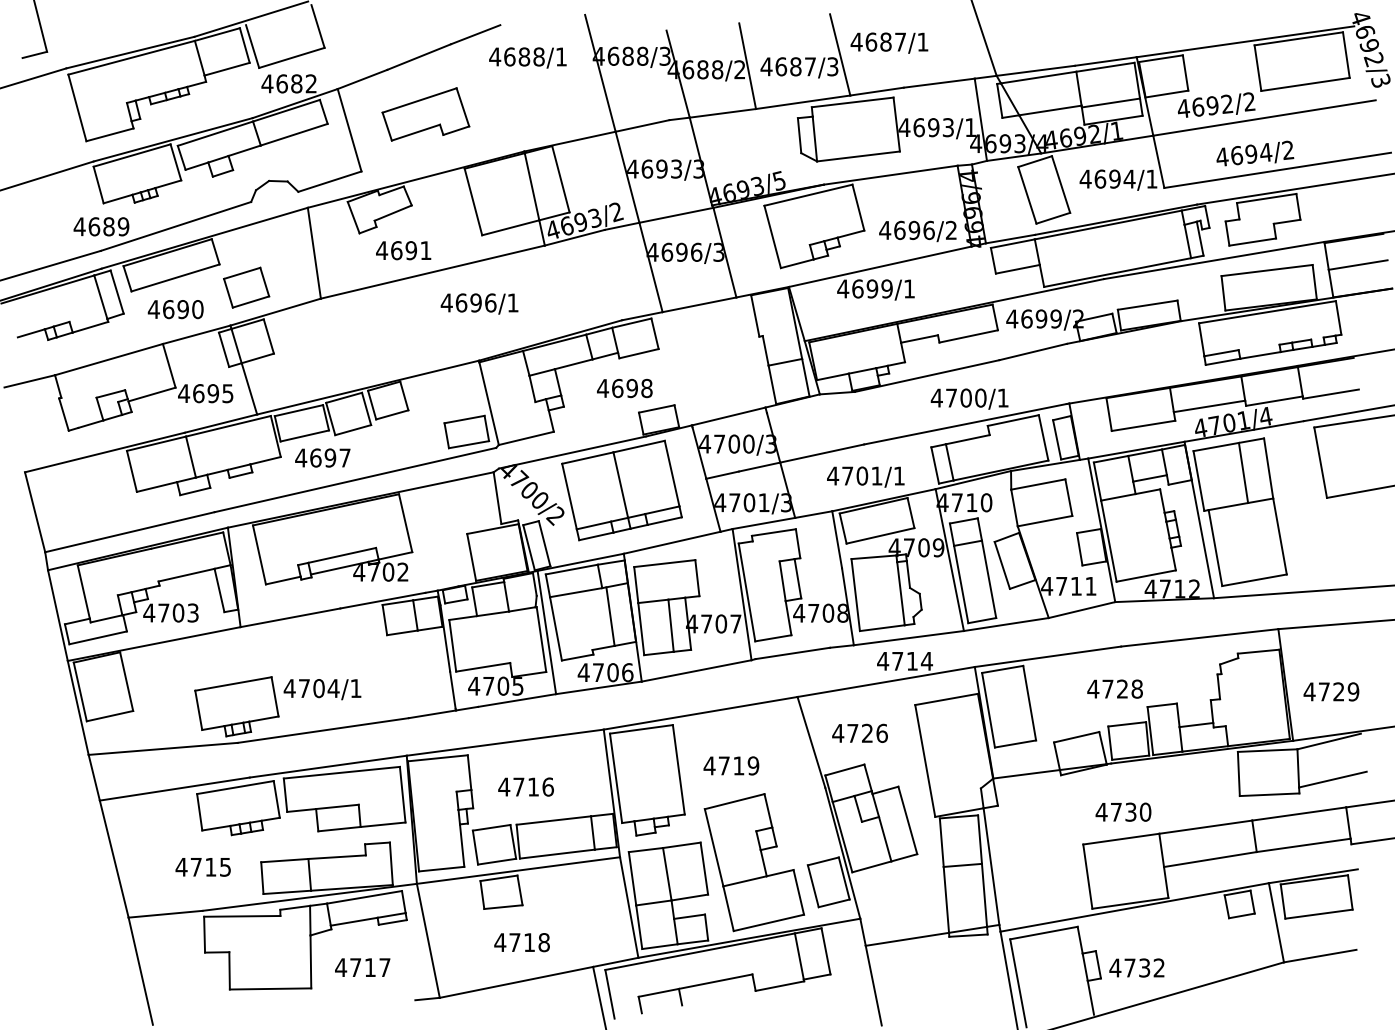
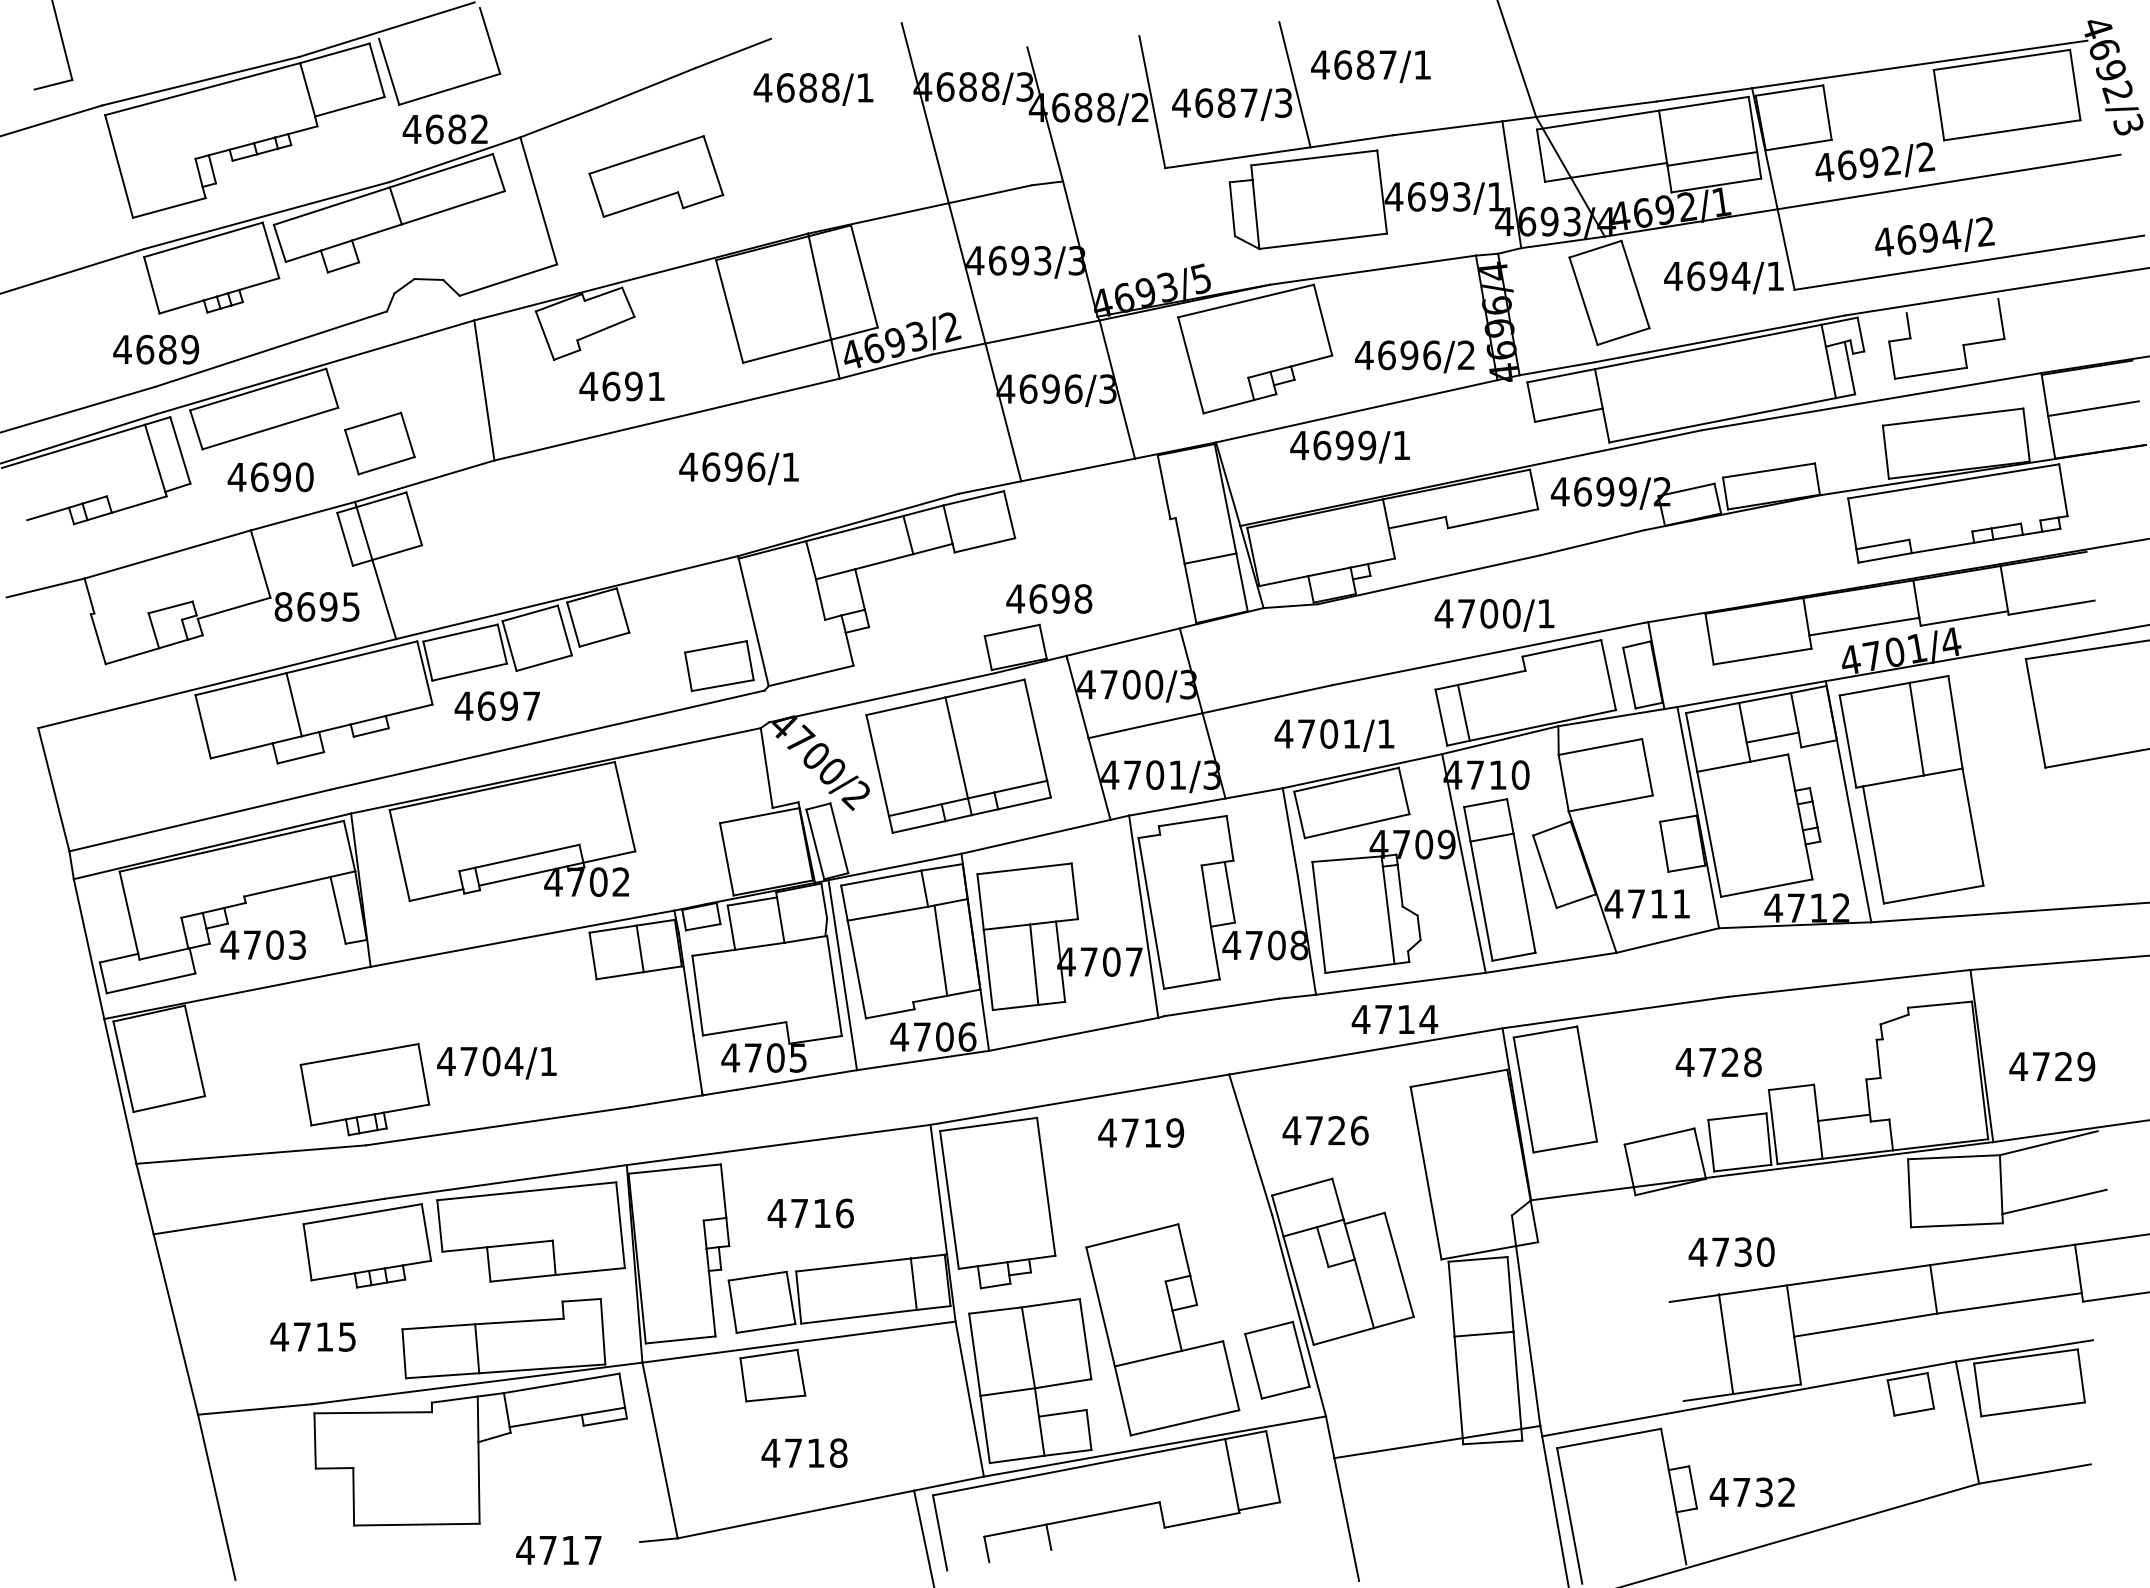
line: (722, 113) -> (1113, 175), removed
line: (1266, 198) -> (1952, 306), removed
text: (624, 388) -> (1048, 598), moved
text: (184, 393) -> (284, 606), 4695 -> 8695
text: (731, 765) -> (1141, 1132), moved
line: (1087, 876) -> (1725, 1343), moved
text: (362, 967) -> (558, 1550), moved

